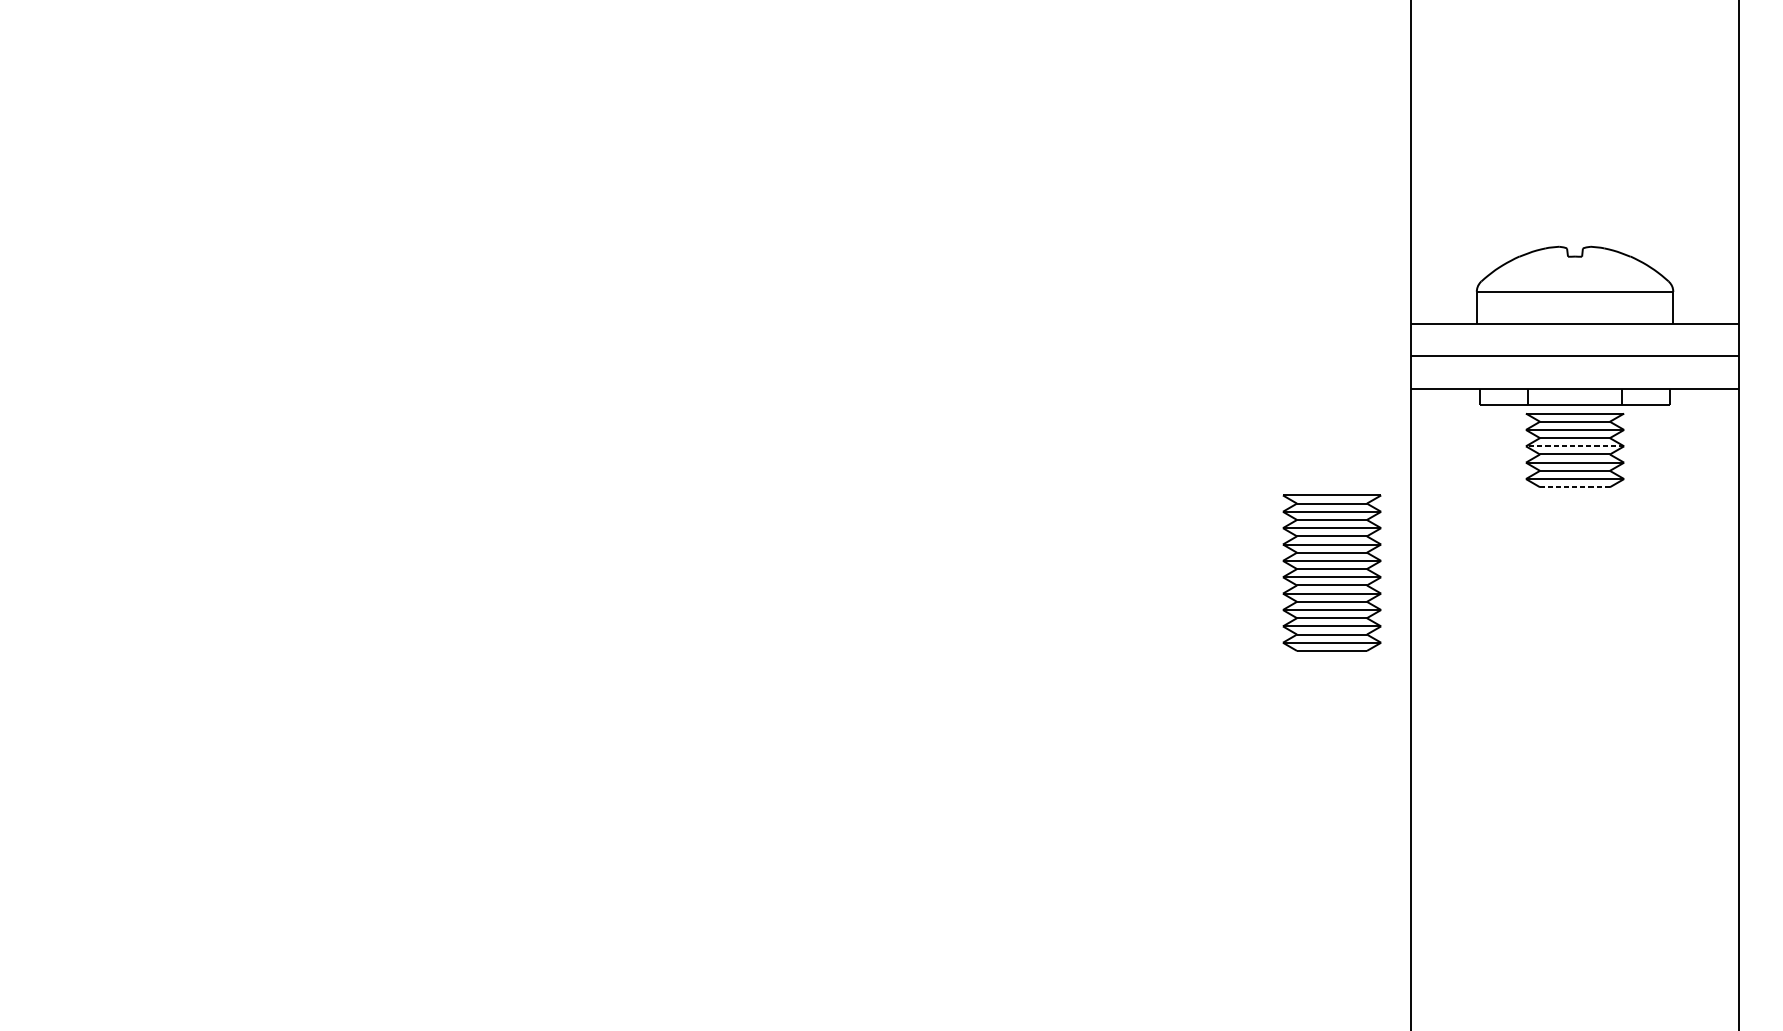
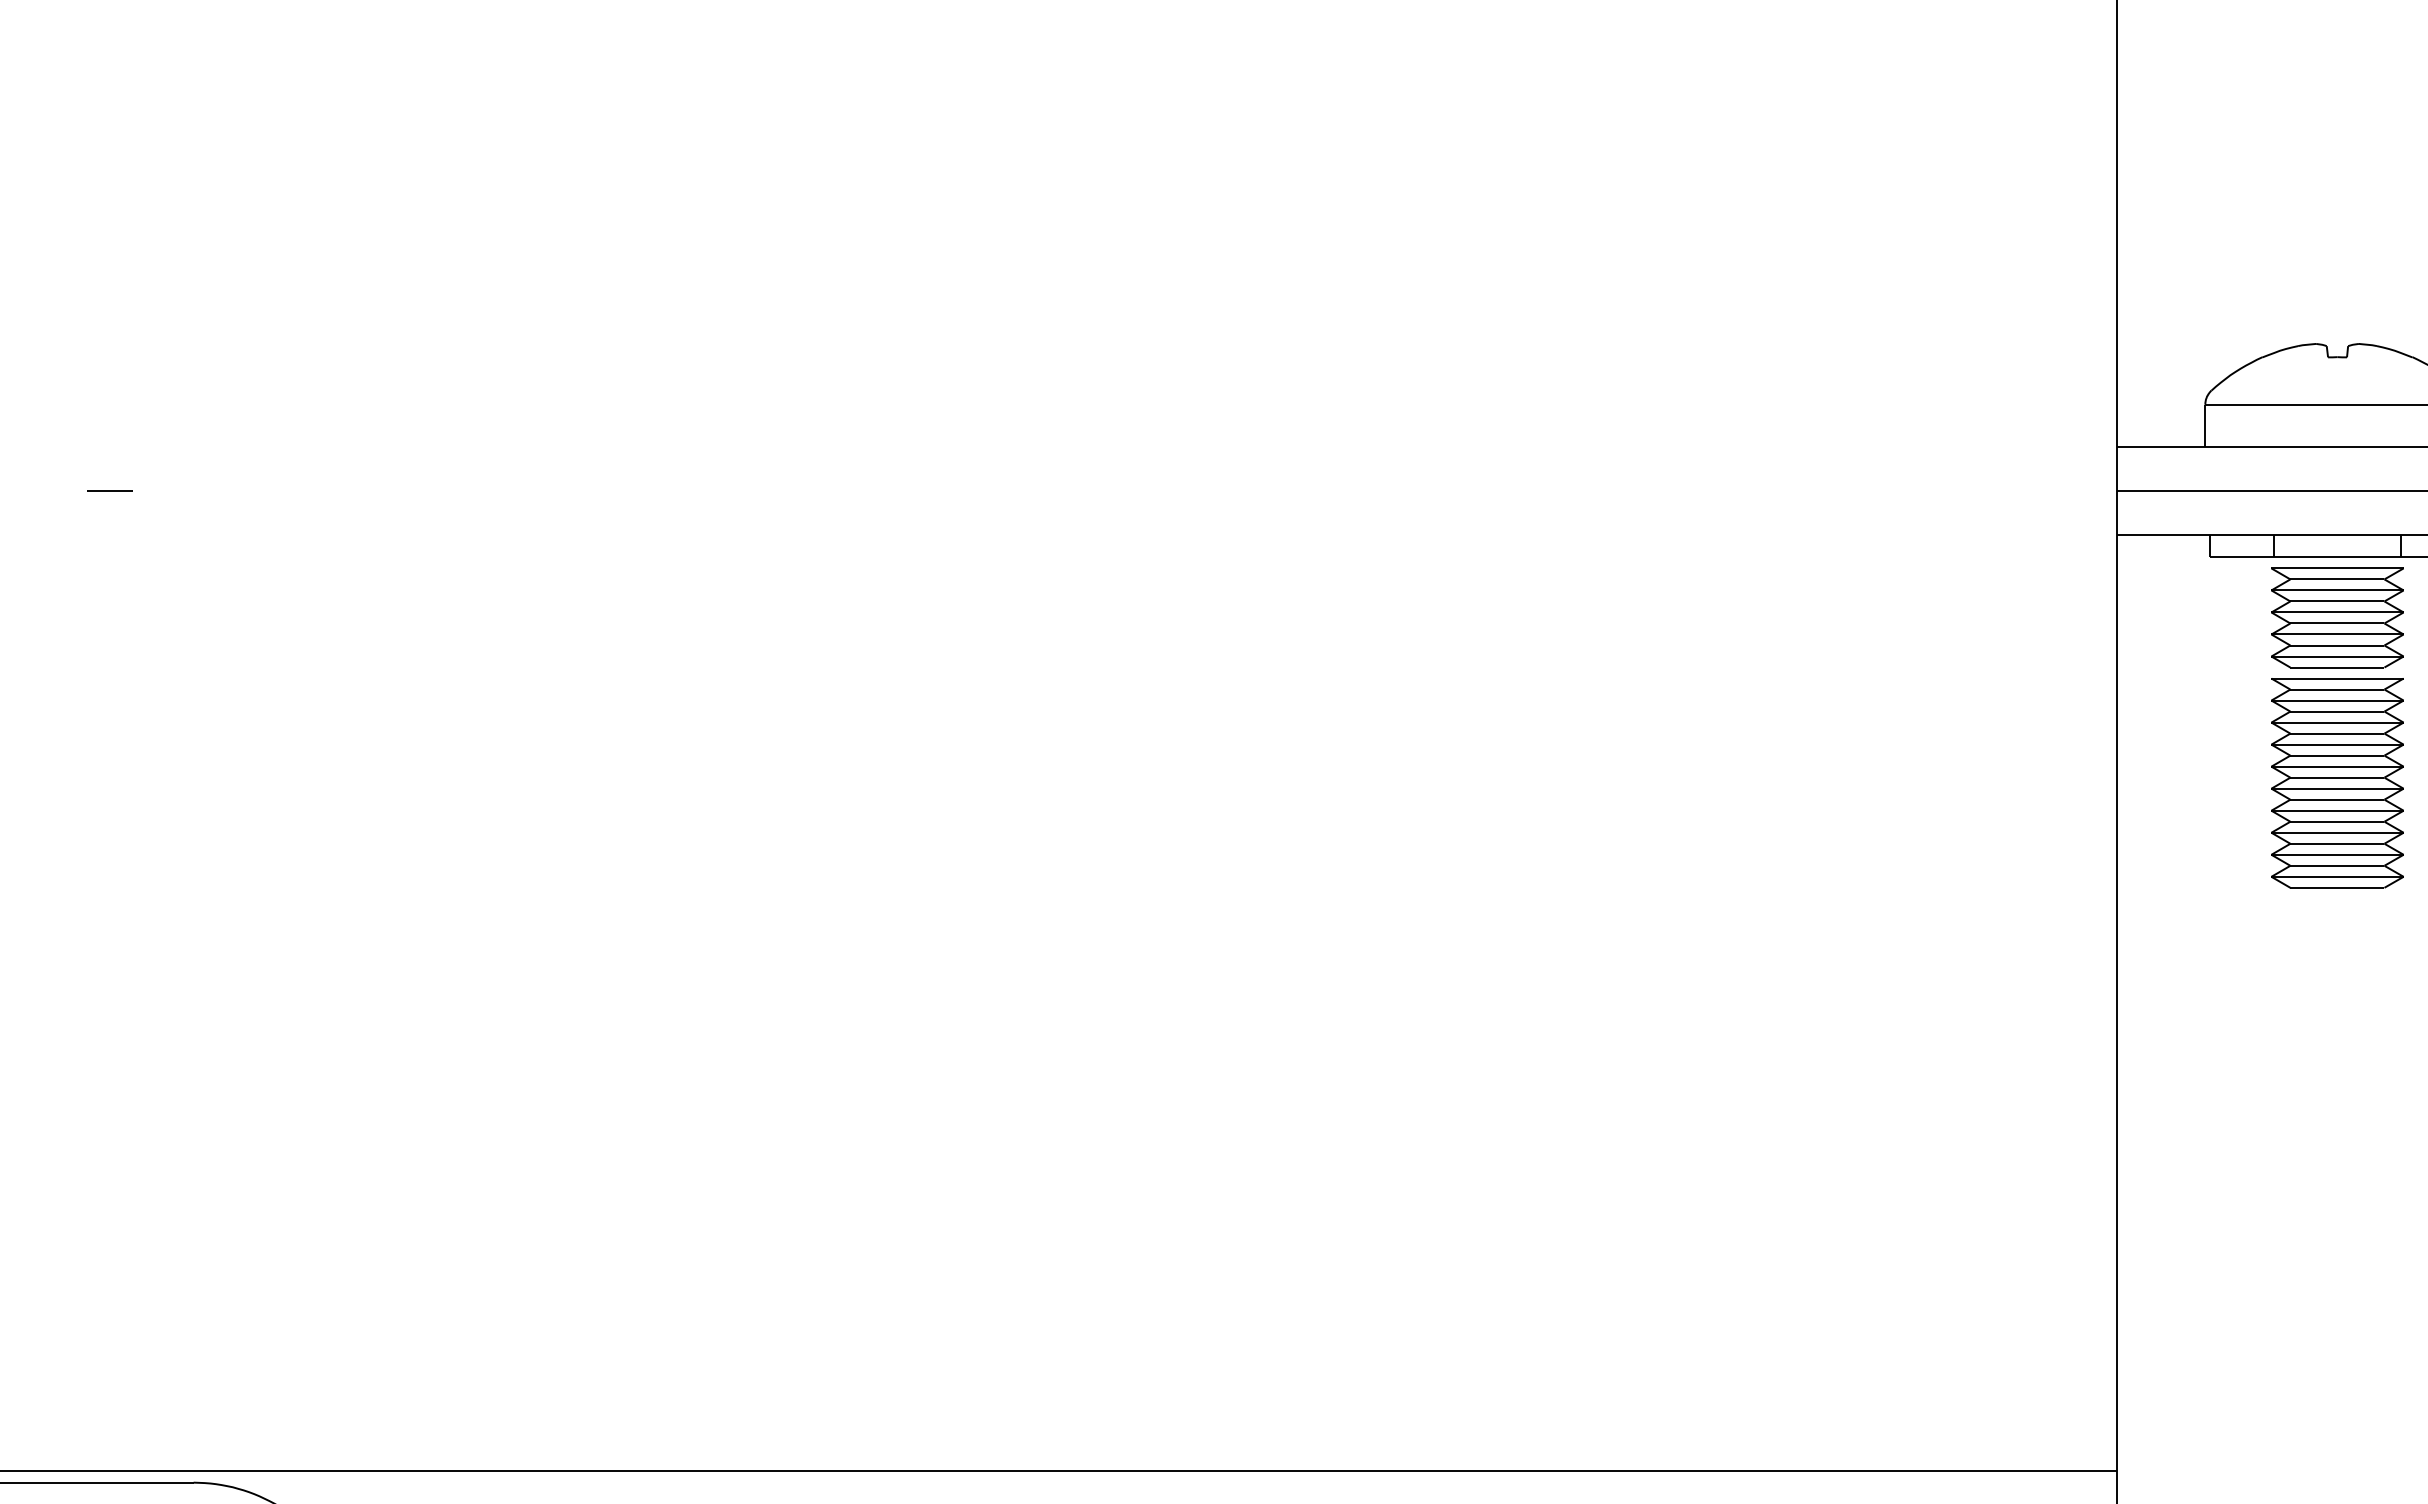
line: (1575, 446) -> (2337, 612), dashed -> solid
line: (1574, 487) -> (2336, 667), dashed -> solid
part: (1332, 573) -> (2337, 783), moved

